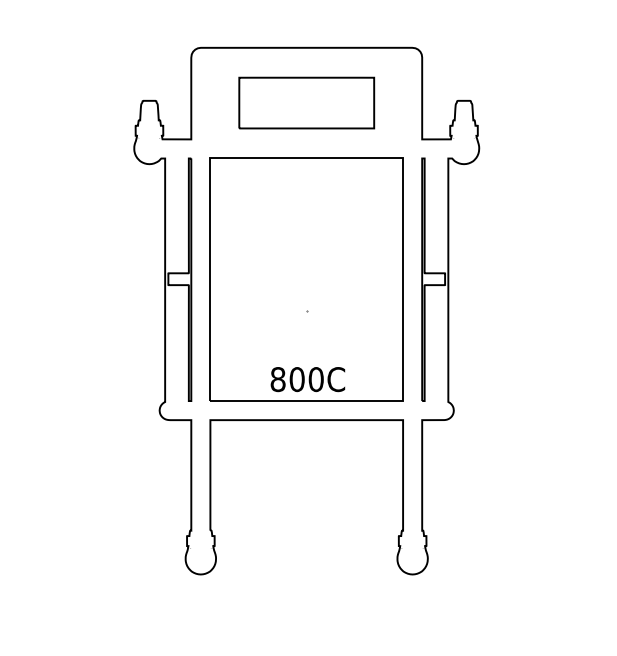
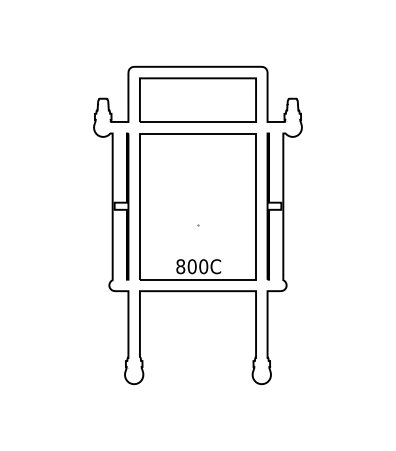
part: (305, 102) -> (197, 99), size x1.43

